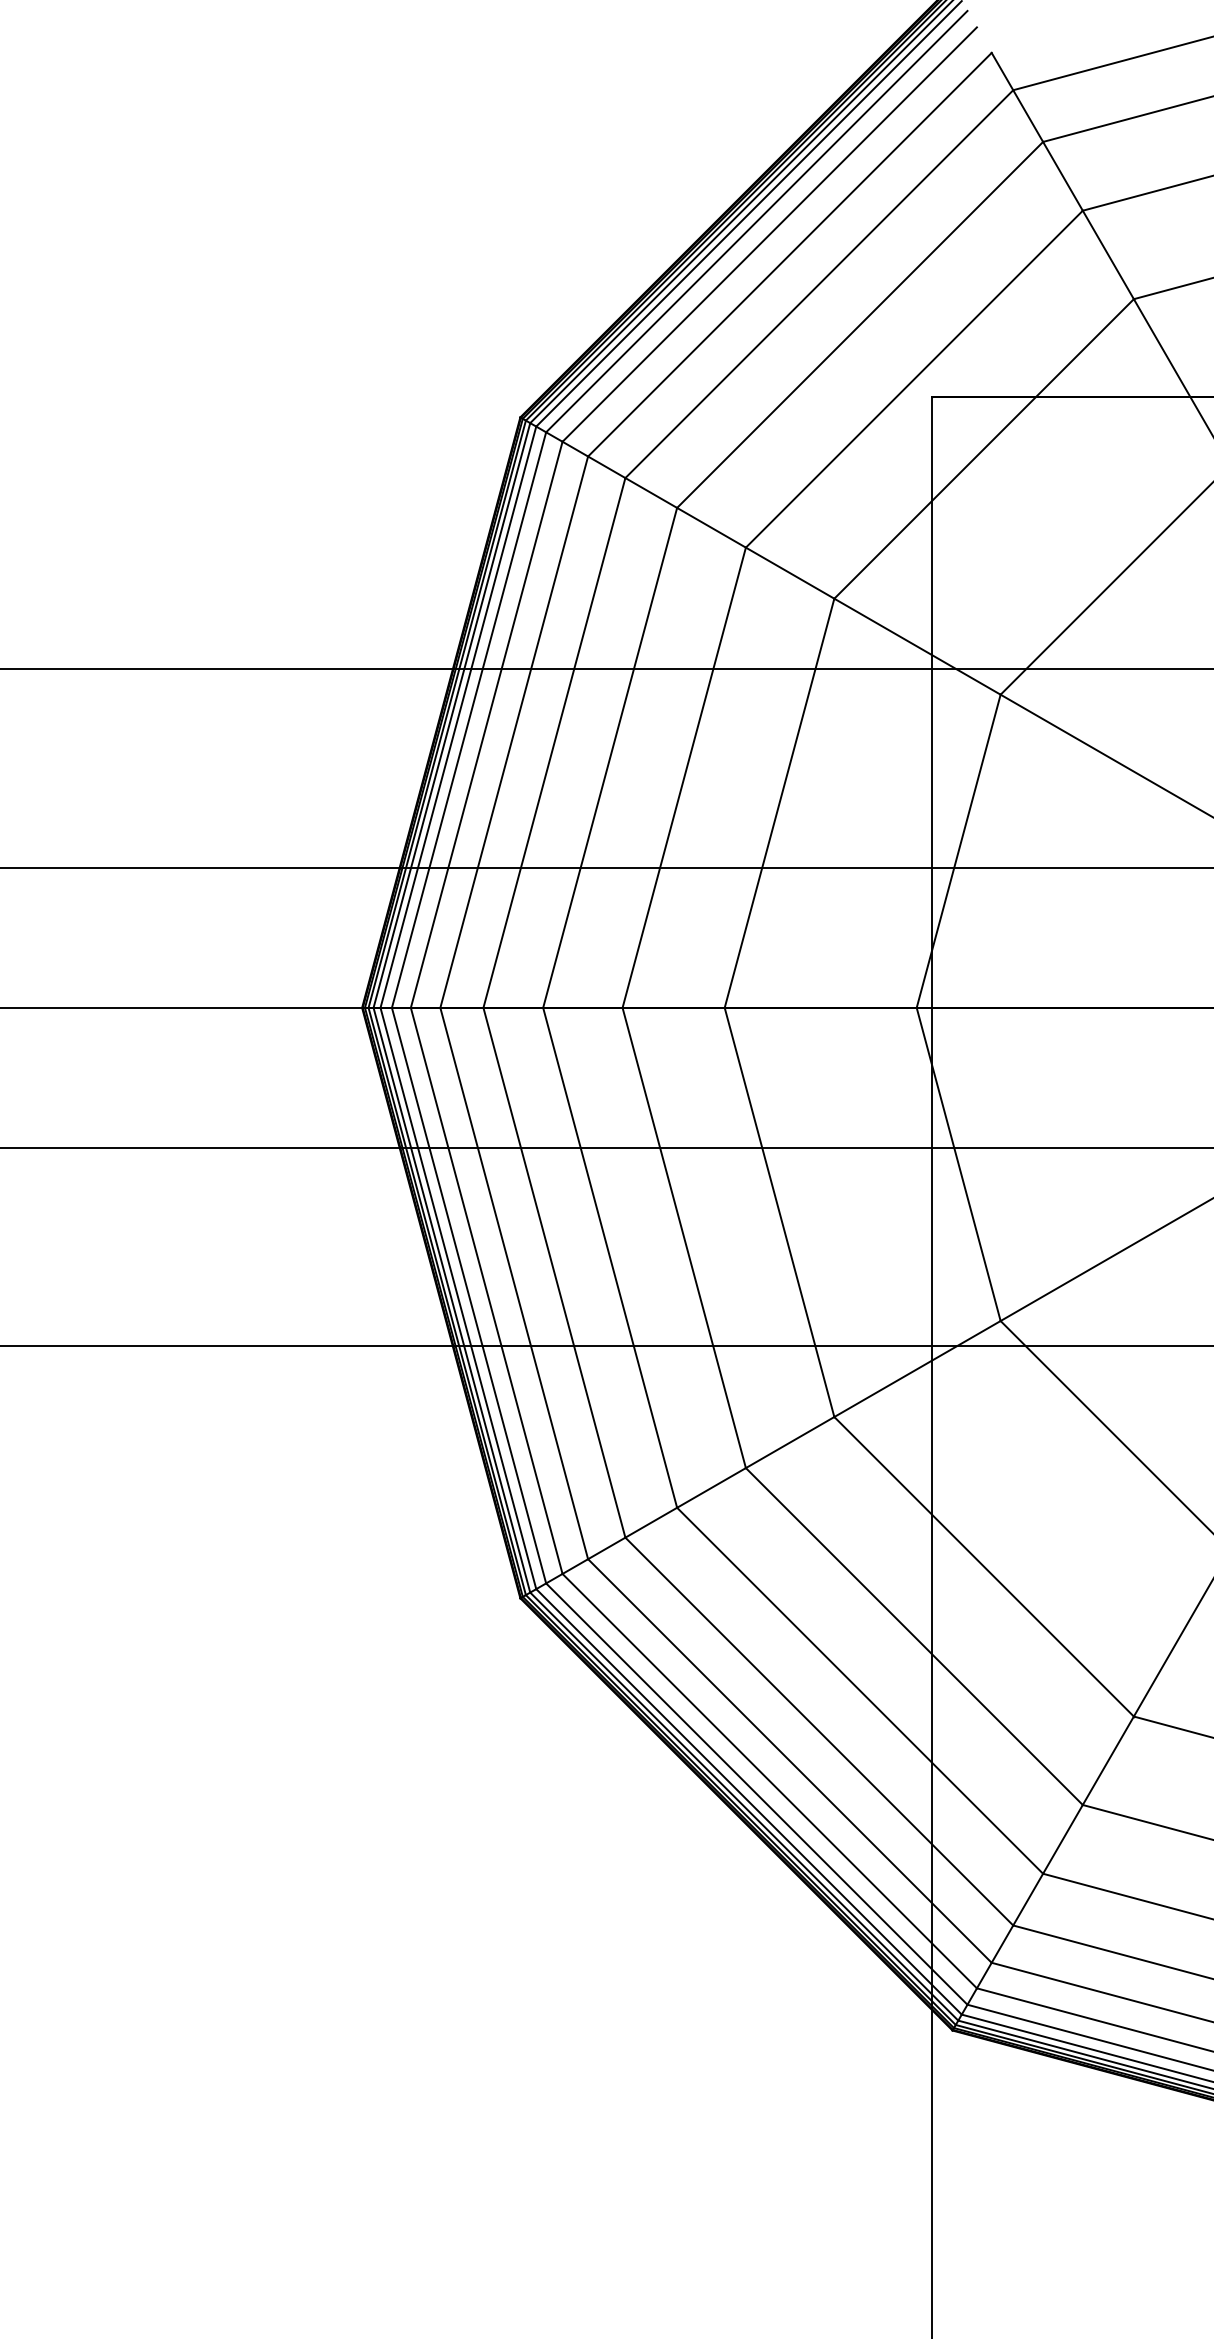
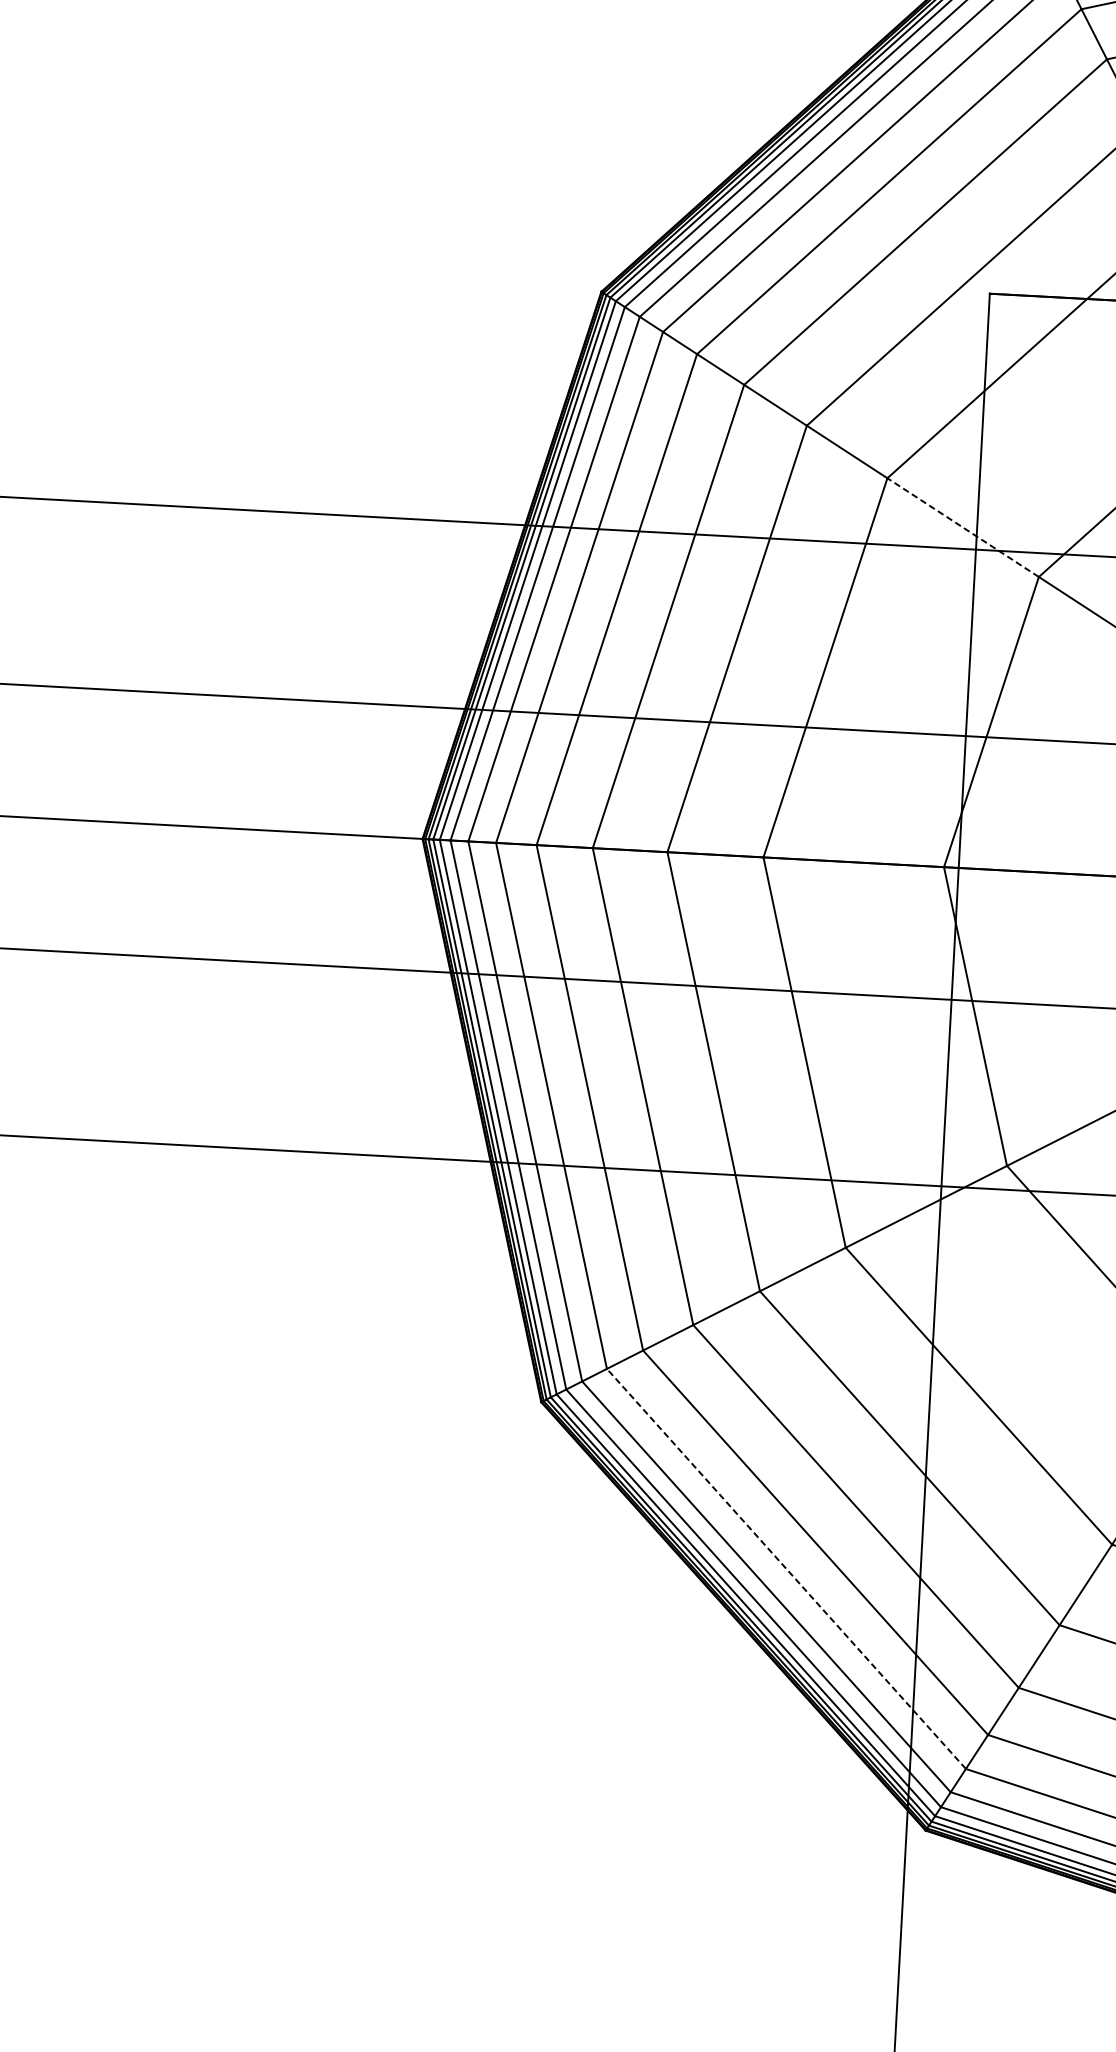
line: (917, 646) -> (963, 527), solid -> dashed
line: (789, 1760) -> (786, 1568), solid -> dashed

